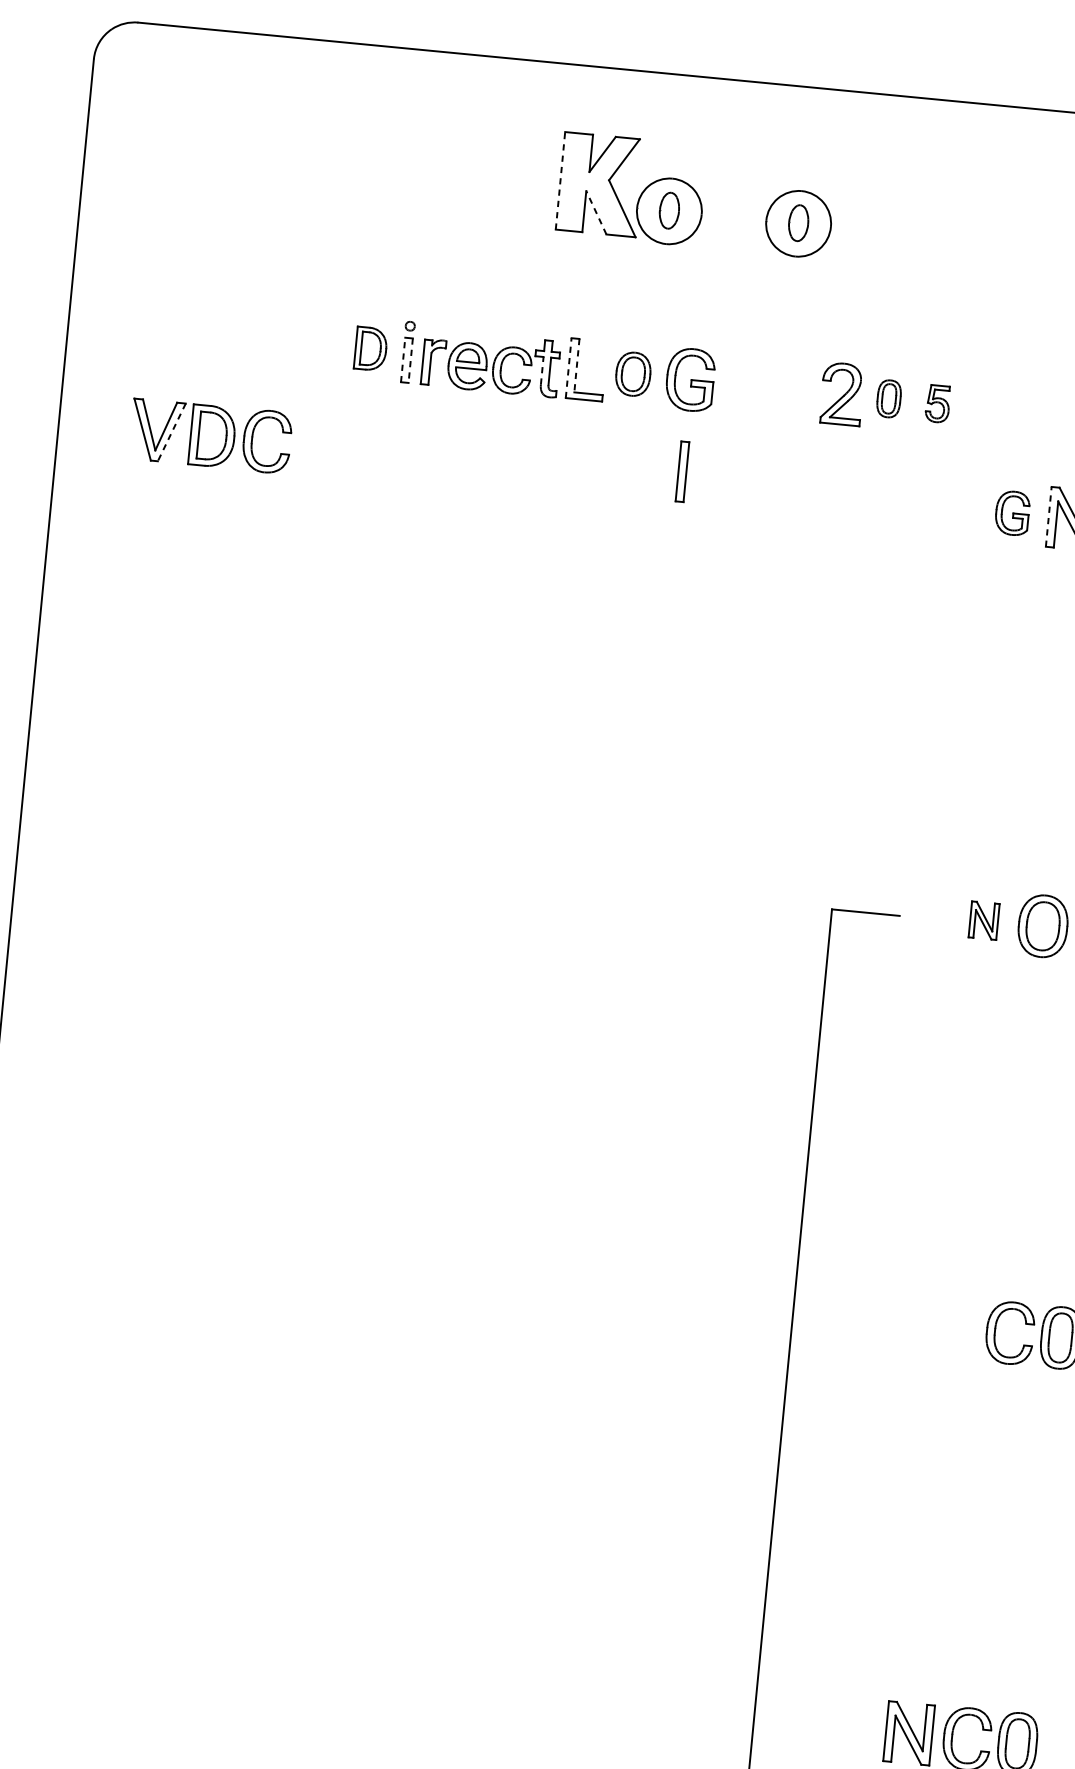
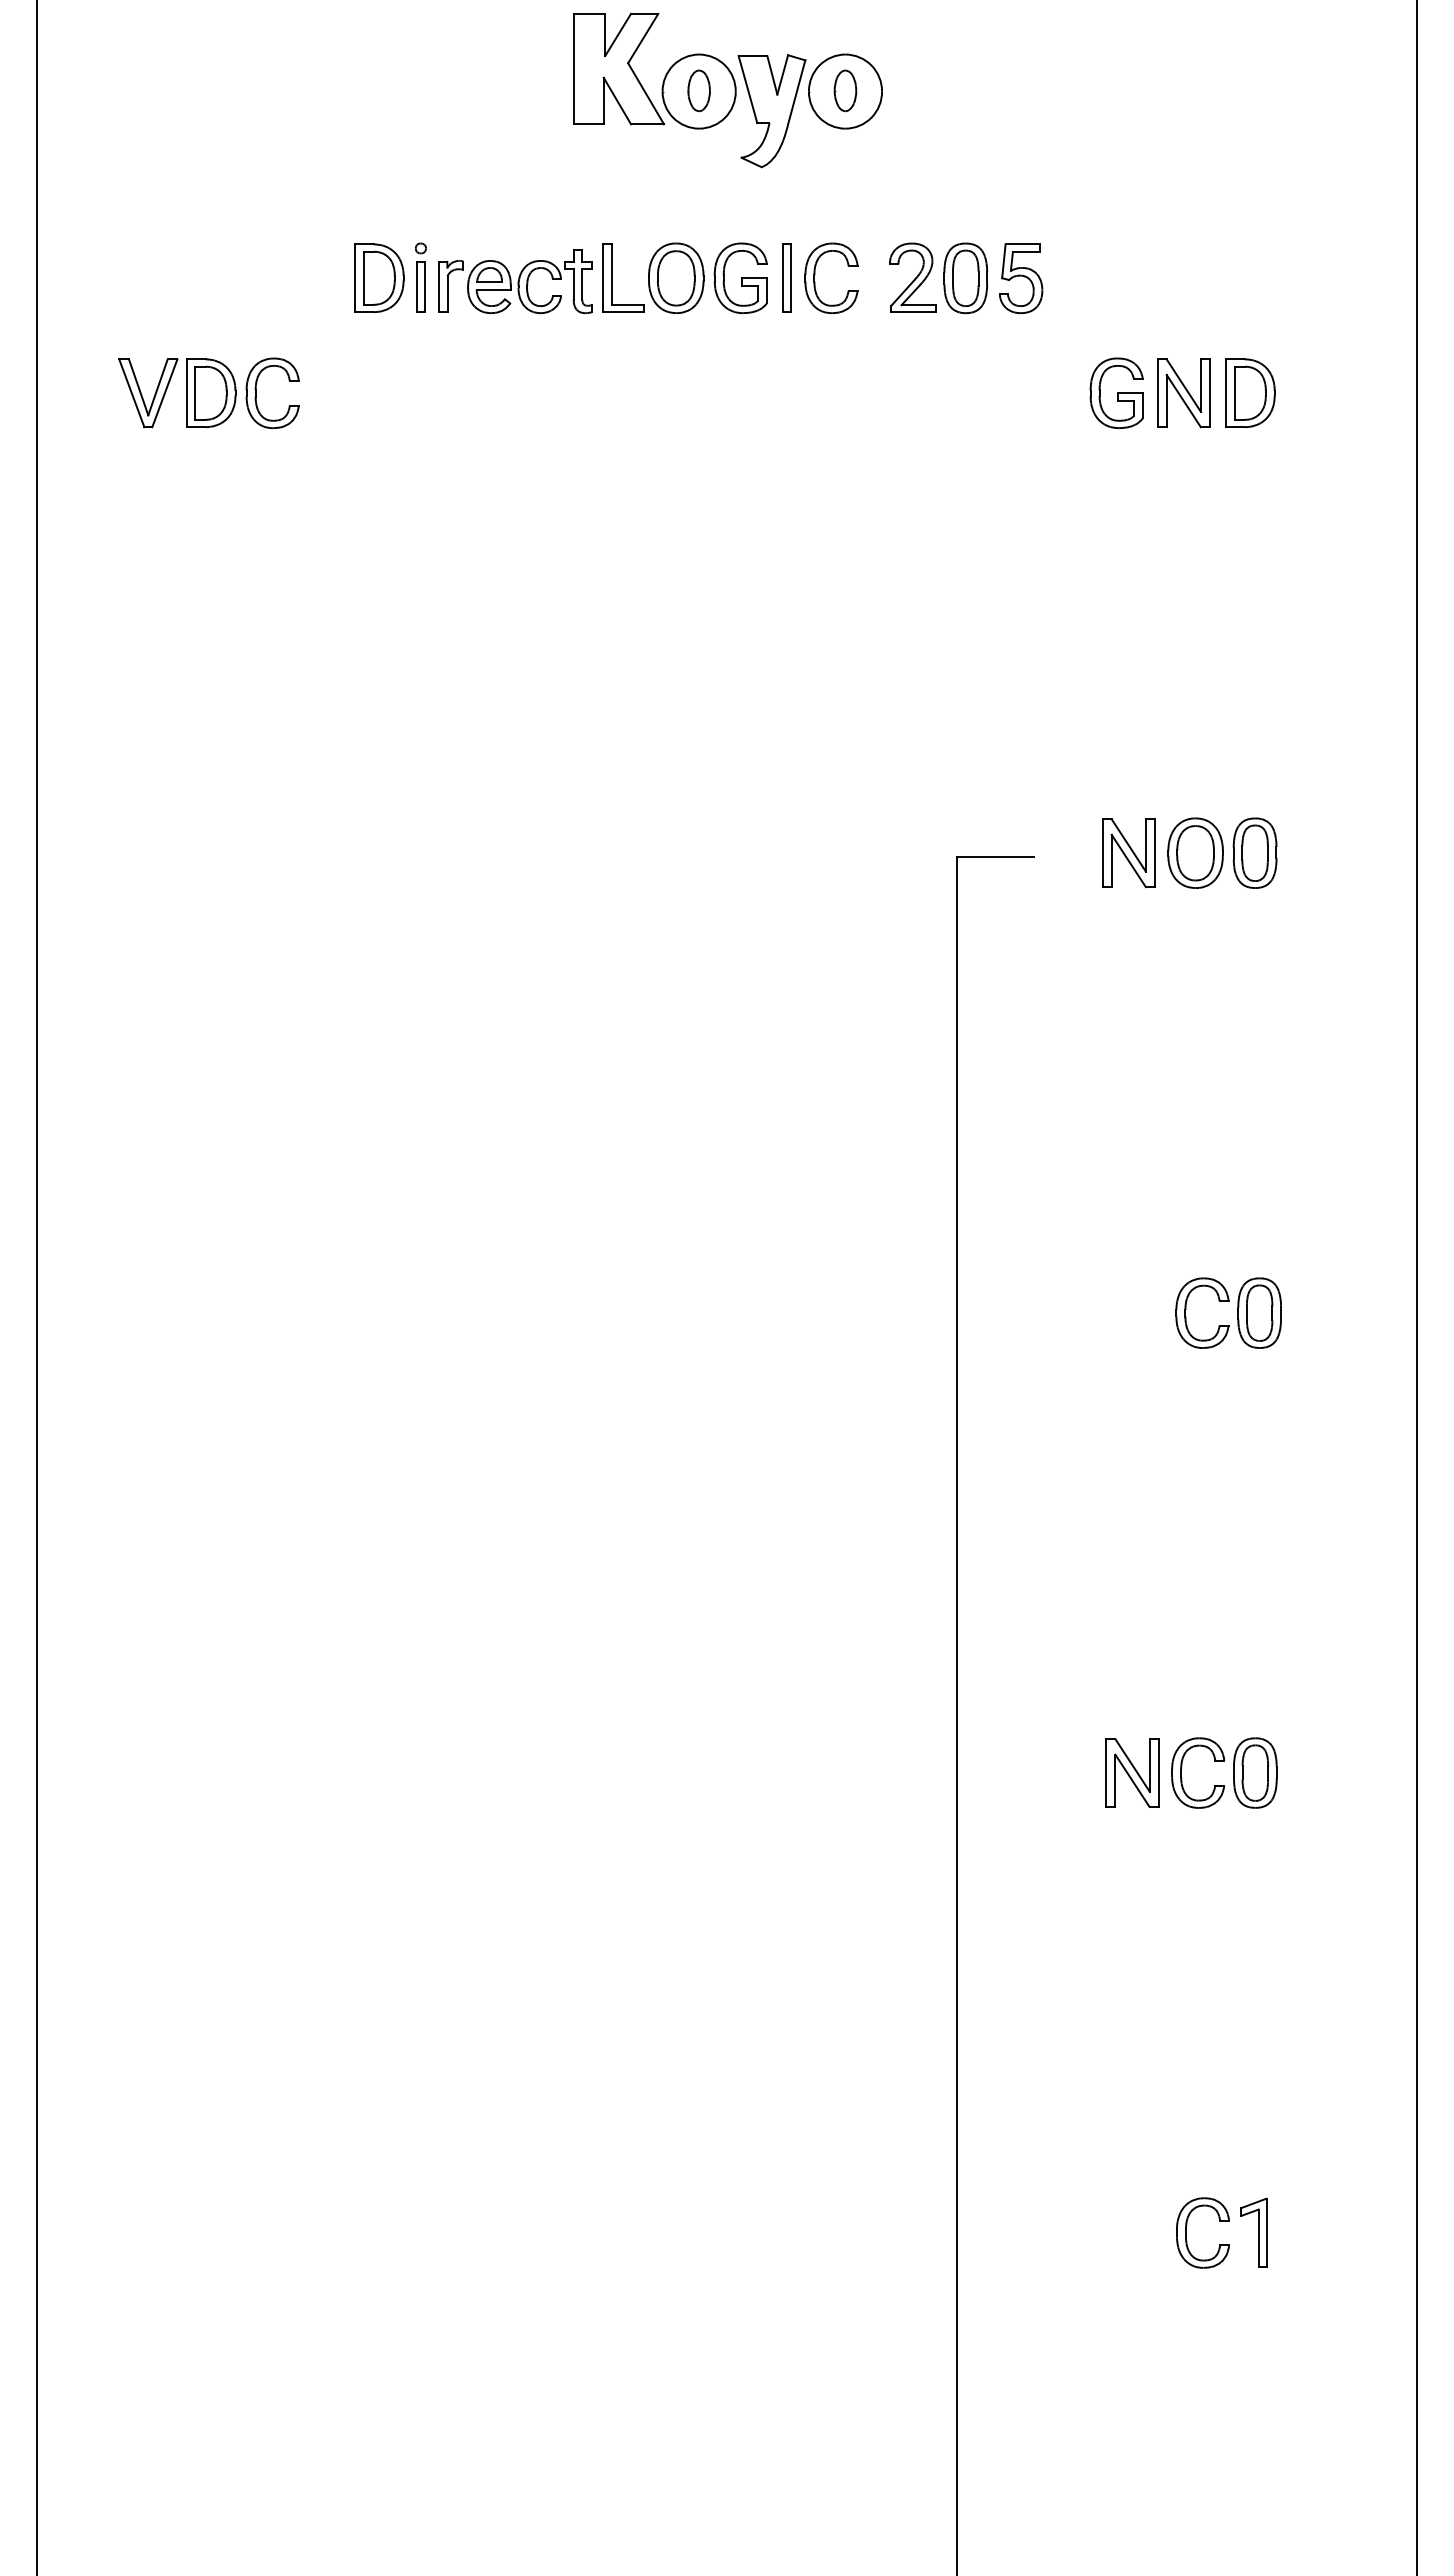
line: (560, 180) -> (573, 68), dashed -> solid
line: (596, 213) -> (617, 101), dashed -> solid
part: (731, 235) -> (771, 111), added
part: (371, 348) -> (379, 277), size x1.43
line: (403, 359) -> (416, 286), dashed -> solid
line: (411, 361) -> (425, 287), dashed -> solid
line: (577, 366) -> (612, 275), dashed -> solid
line: (569, 368) -> (603, 278), dashed -> solid
line: (542, 371) -> (573, 284), dashed -> solid
part: (633, 373) -> (676, 277), size x1.43
part: (756, 382) -> (815, 274), added
part: (888, 398) -> (965, 277), size x1.67
part: (938, 403) -> (1021, 278), size x1.67
line: (171, 432) -> (164, 393), dashed -> solid
part: (682, 471) -> (786, 277), moved
part: (1012, 512) -> (1116, 392), size x1.43
line: (1048, 517) -> (1157, 393), dashed -> solid
part: (983, 920) -> (1128, 853), size x1.67

